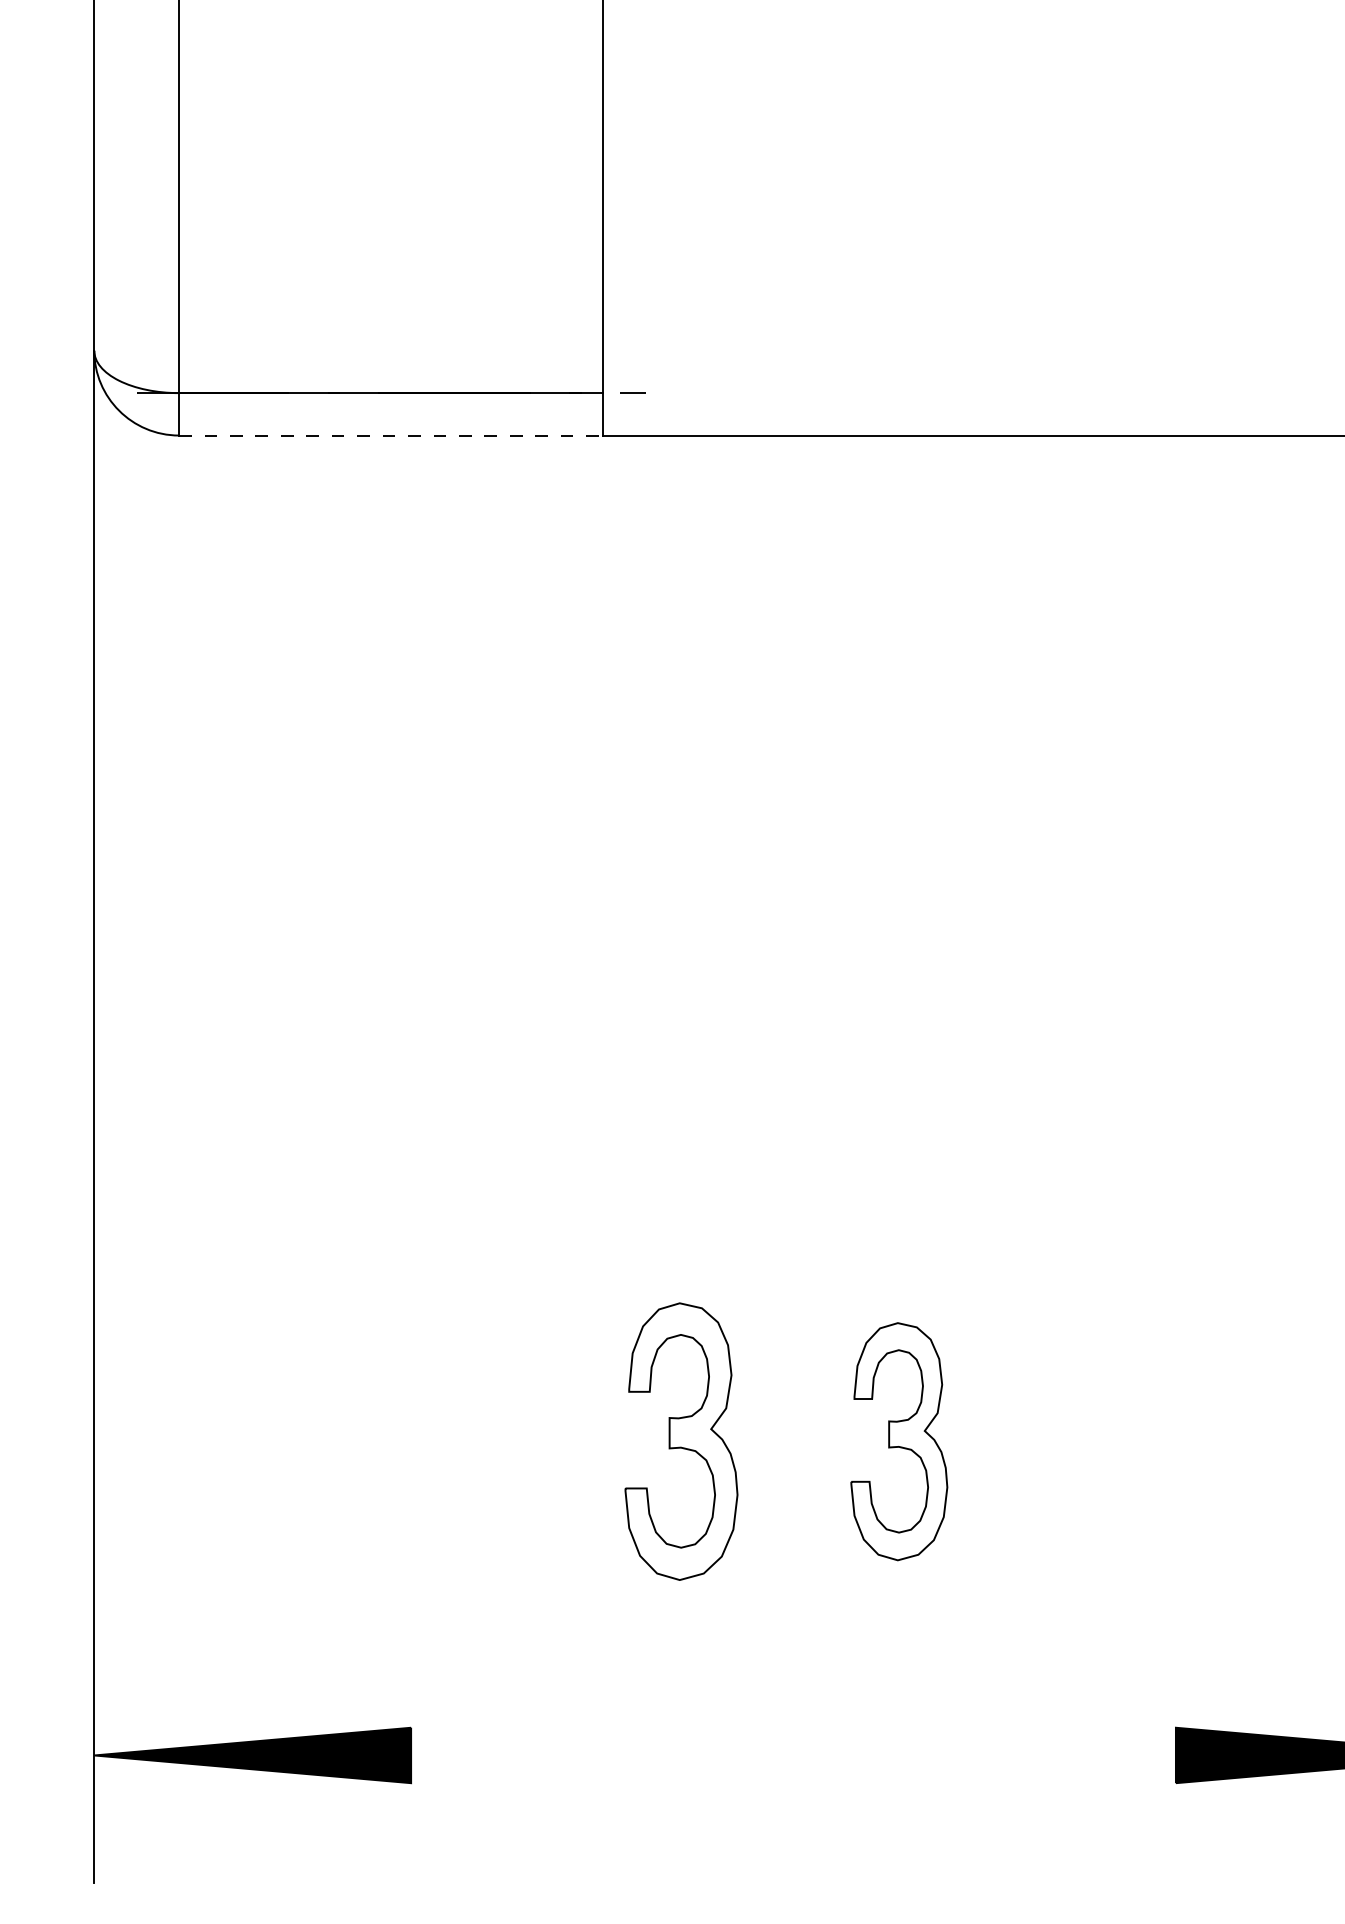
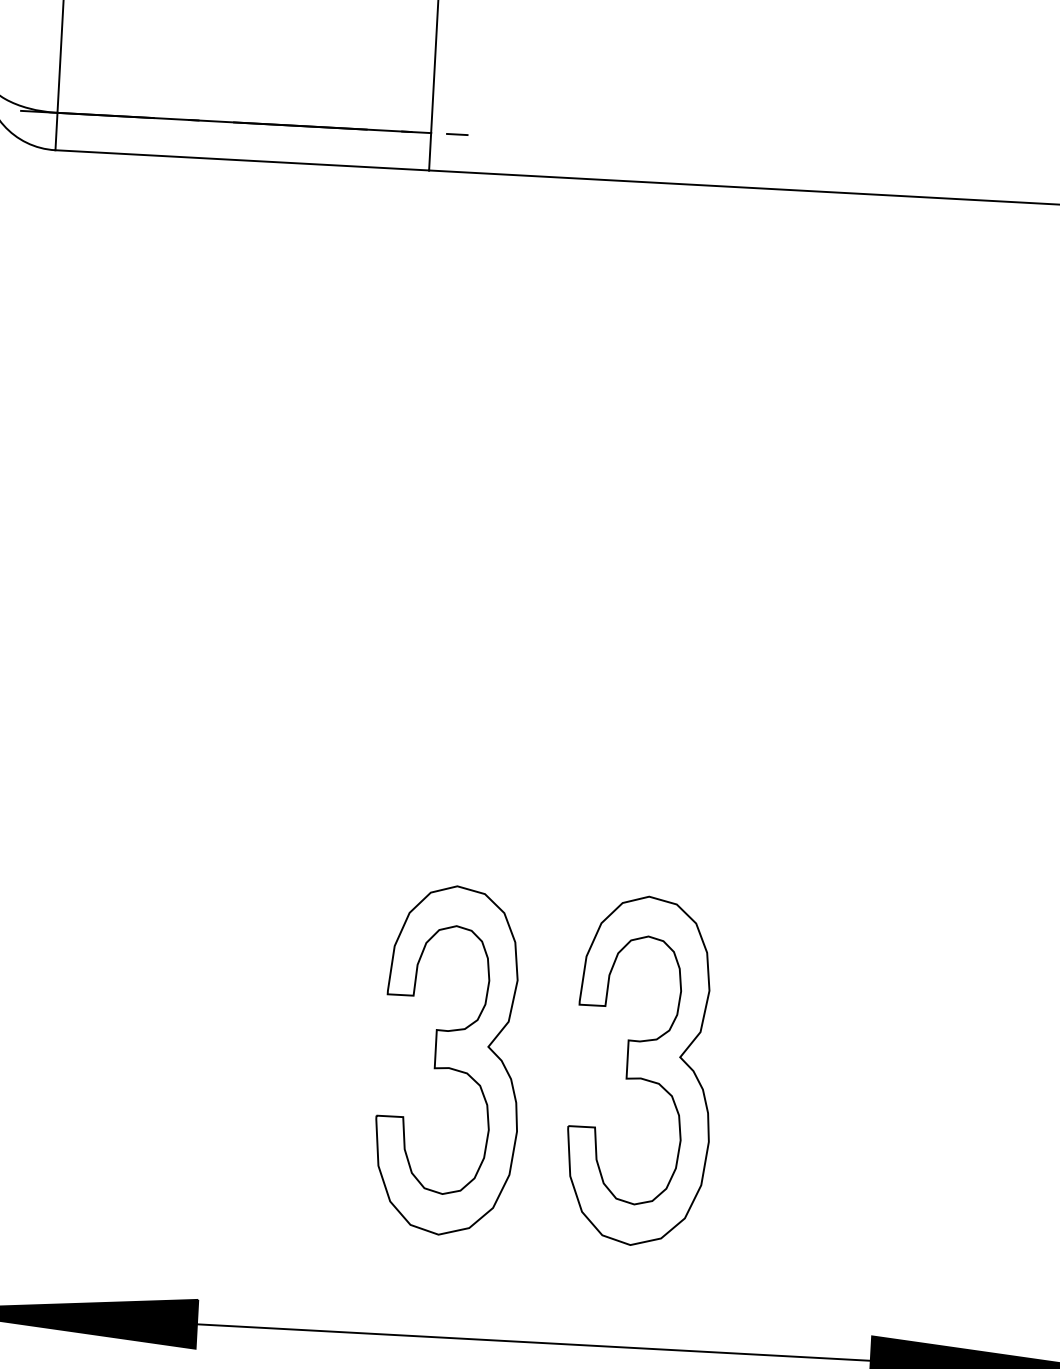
line: (391, 435) -> (242, 160), dashed -> solid
part: (681, 1441) -> (450, 1060), size x1.43
part: (899, 1441) -> (642, 1070), size x1.67
line: (793, 1755) -> (533, 1342), added

